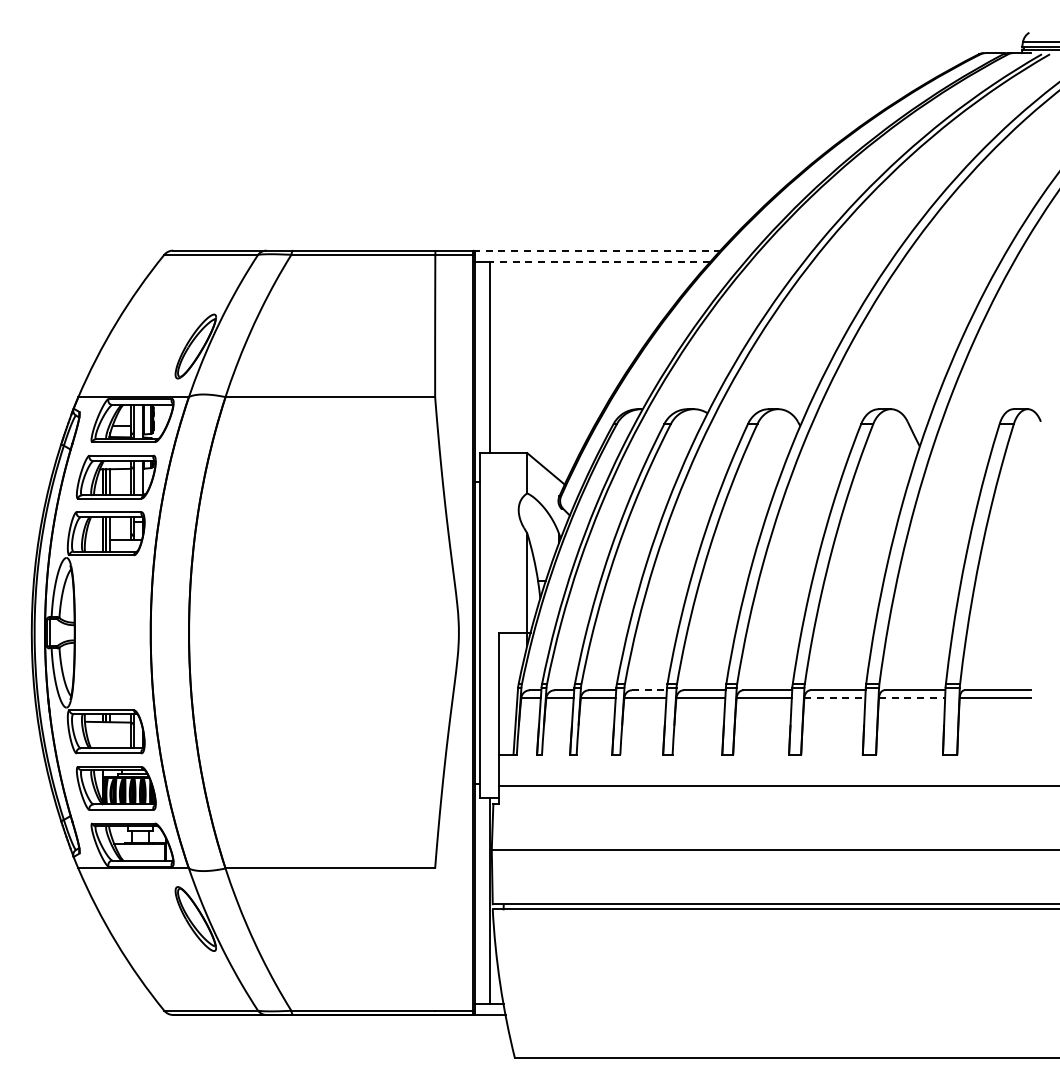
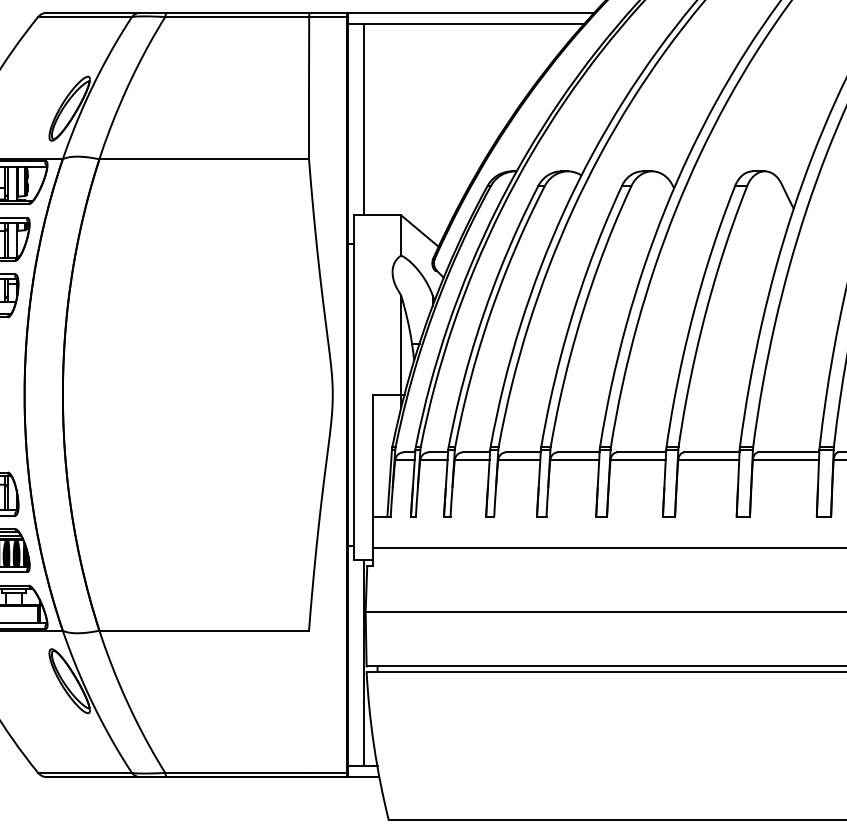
line: (596, 250) -> (470, 12), dashed -> solid
line: (600, 262) -> (474, 24), dashed -> solid
line: (649, 690) -> (523, 452), dashed -> solid
line: (835, 698) -> (709, 460), dashed -> solid
line: (912, 698) -> (786, 460), dashed -> solid

